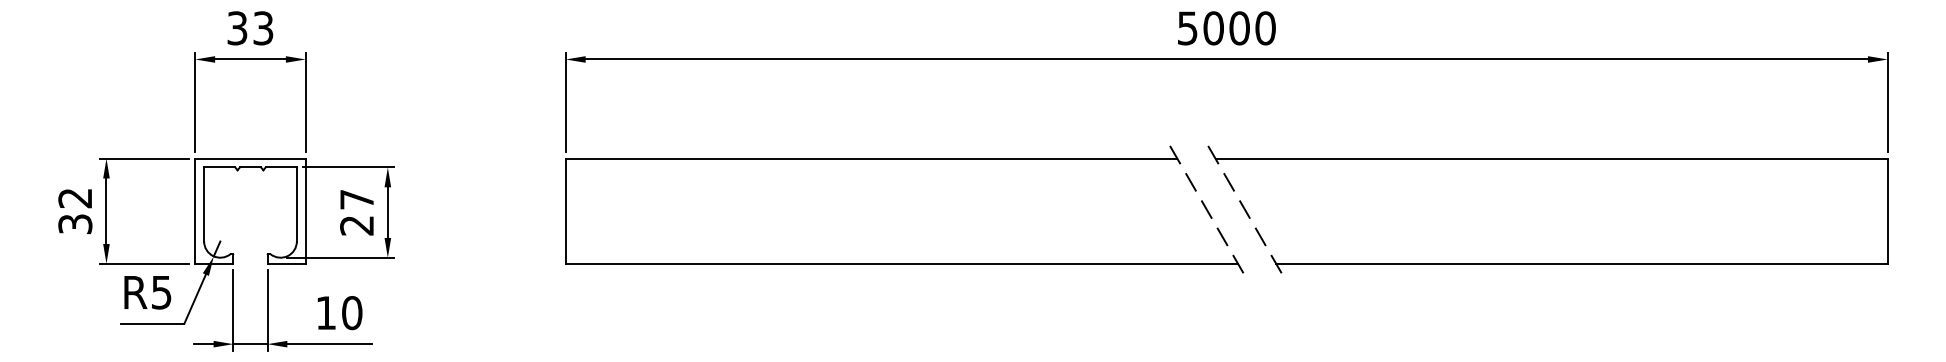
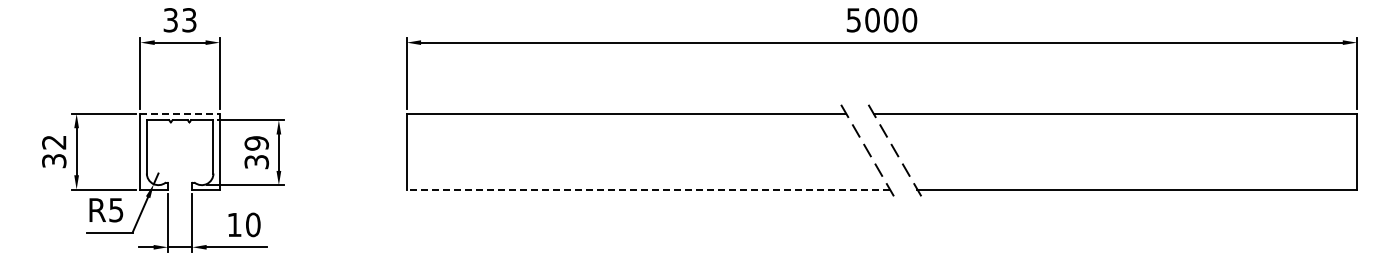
line: (250, 158) -> (180, 113), solid -> dashed
text: (356, 212) -> (256, 152), 27 -> 39
line: (902, 263) -> (648, 189), solid -> dashed

